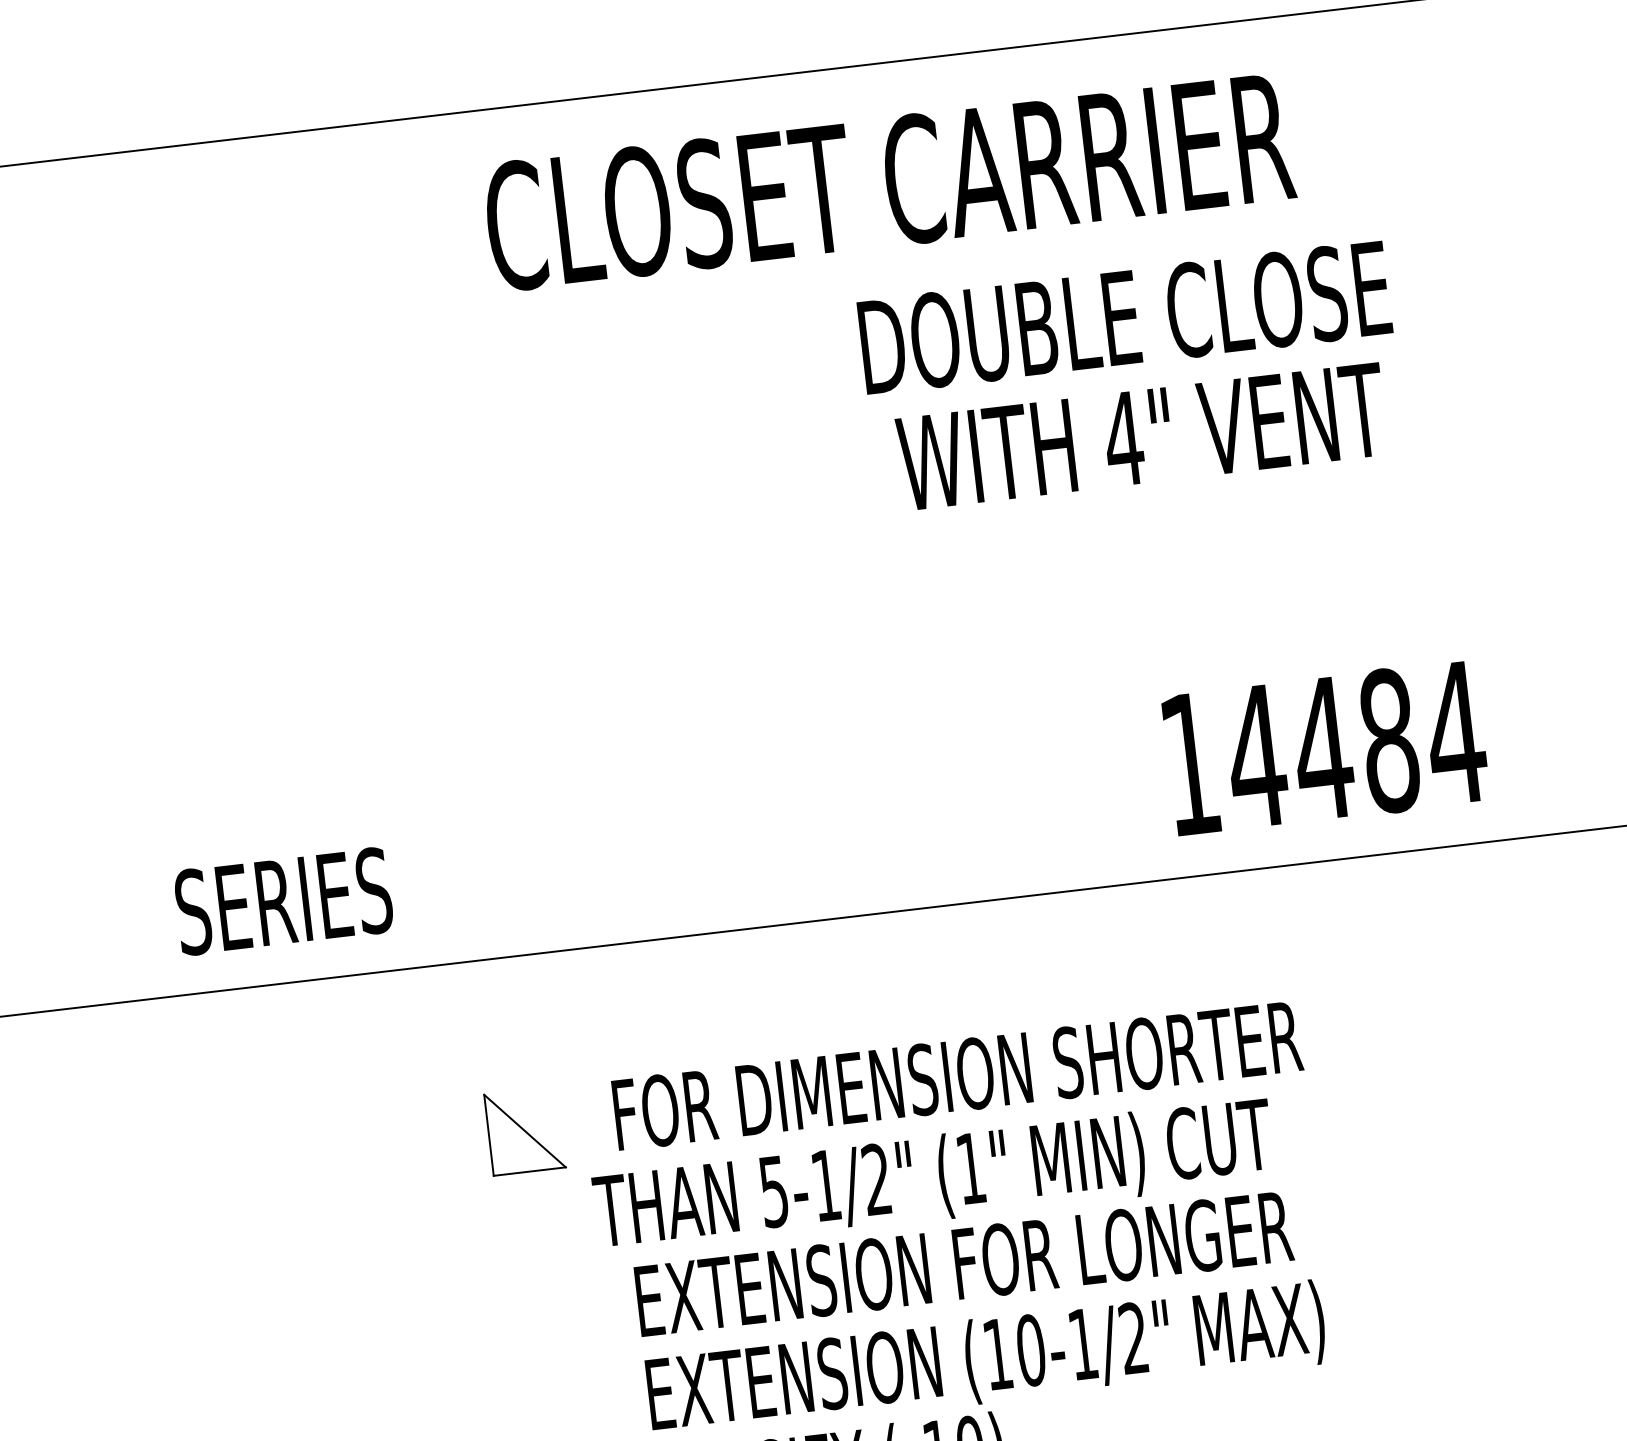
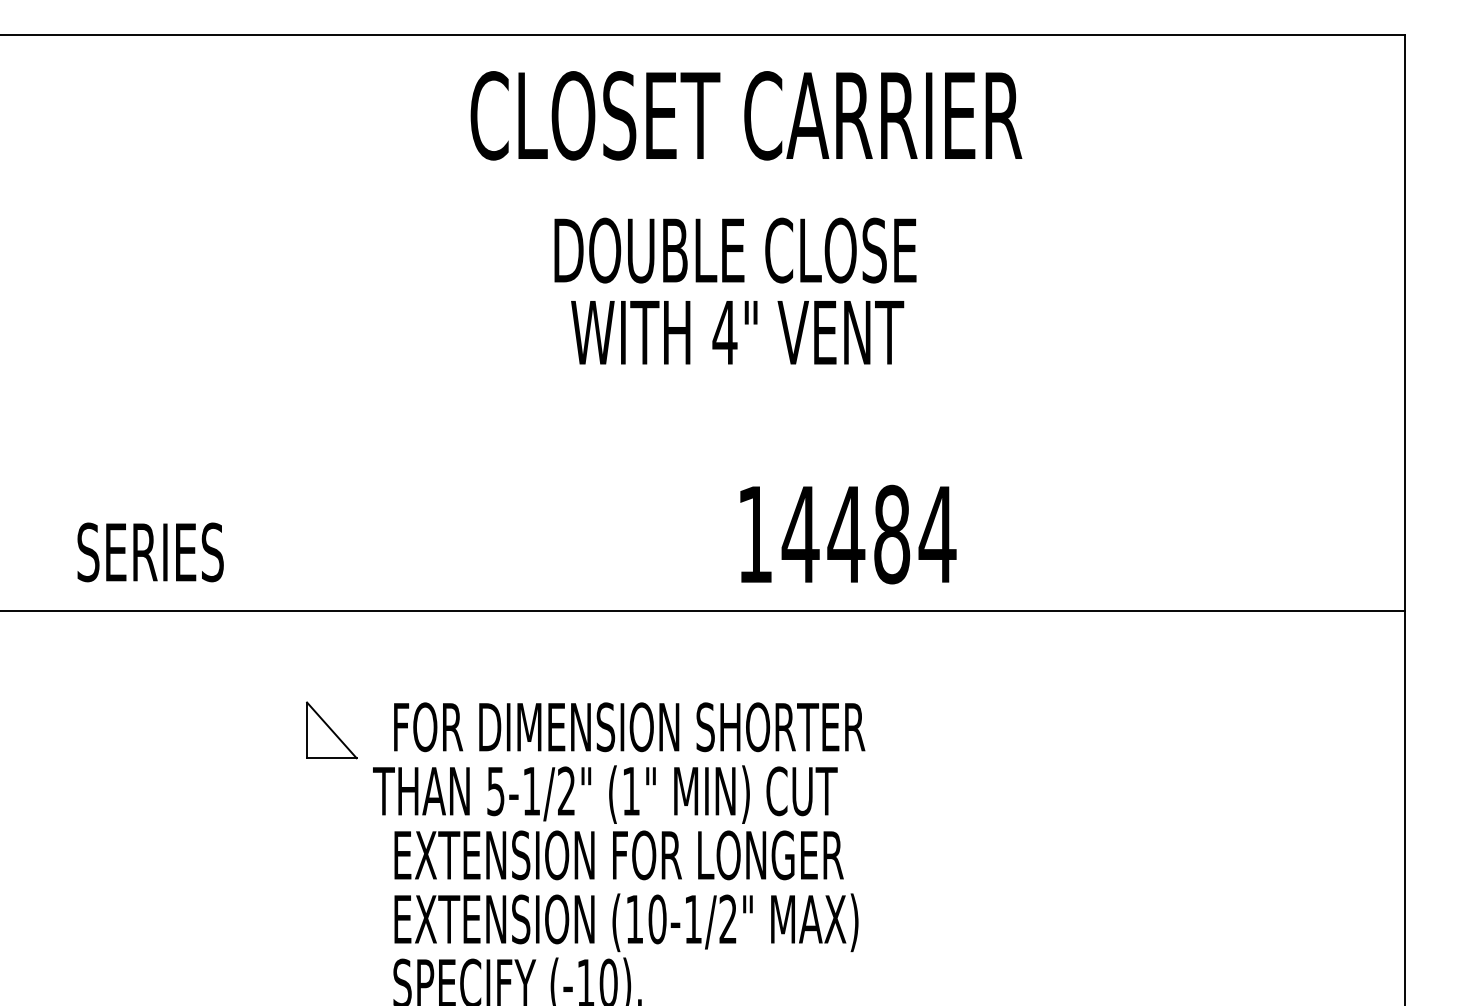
text: (889, 181) -> (746, 115), moved
text: (1131, 375) -> (735, 290), moved
text: (1325, 748) -> (848, 534), moved
text: (283, 901) -> (150, 552), moved

